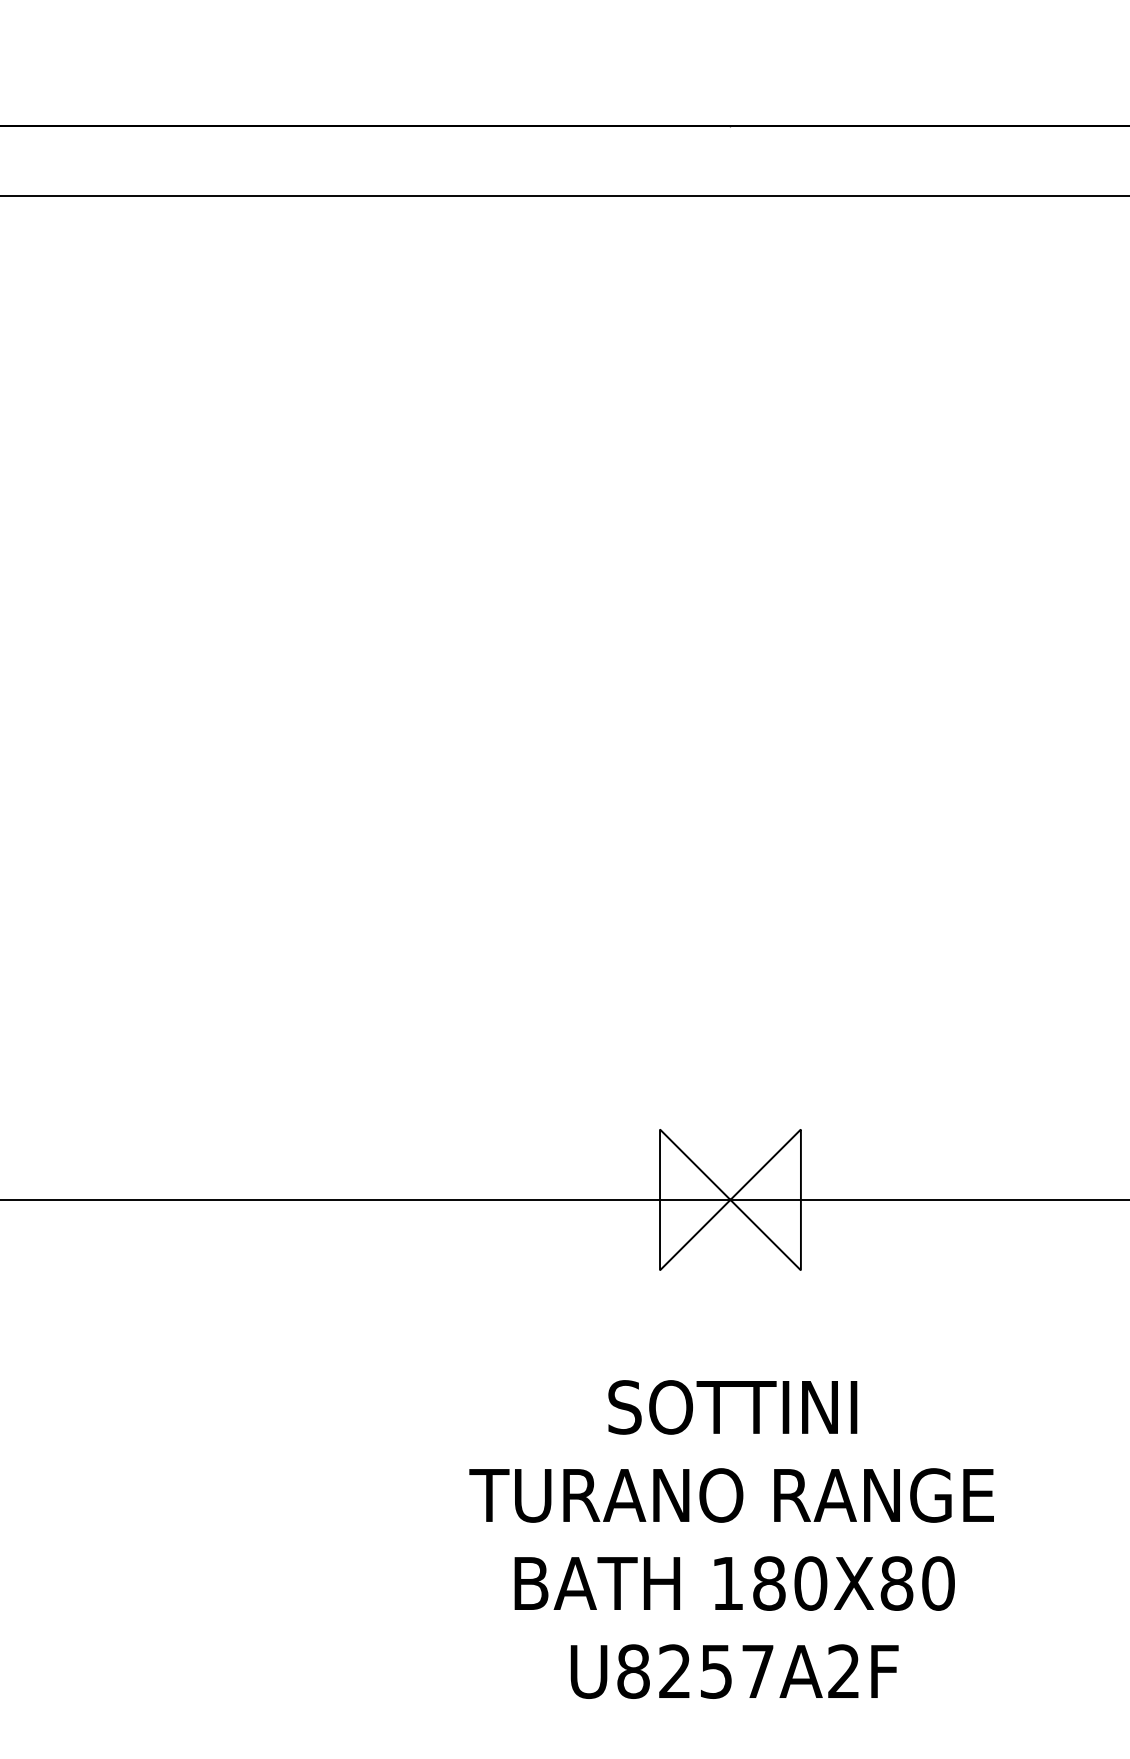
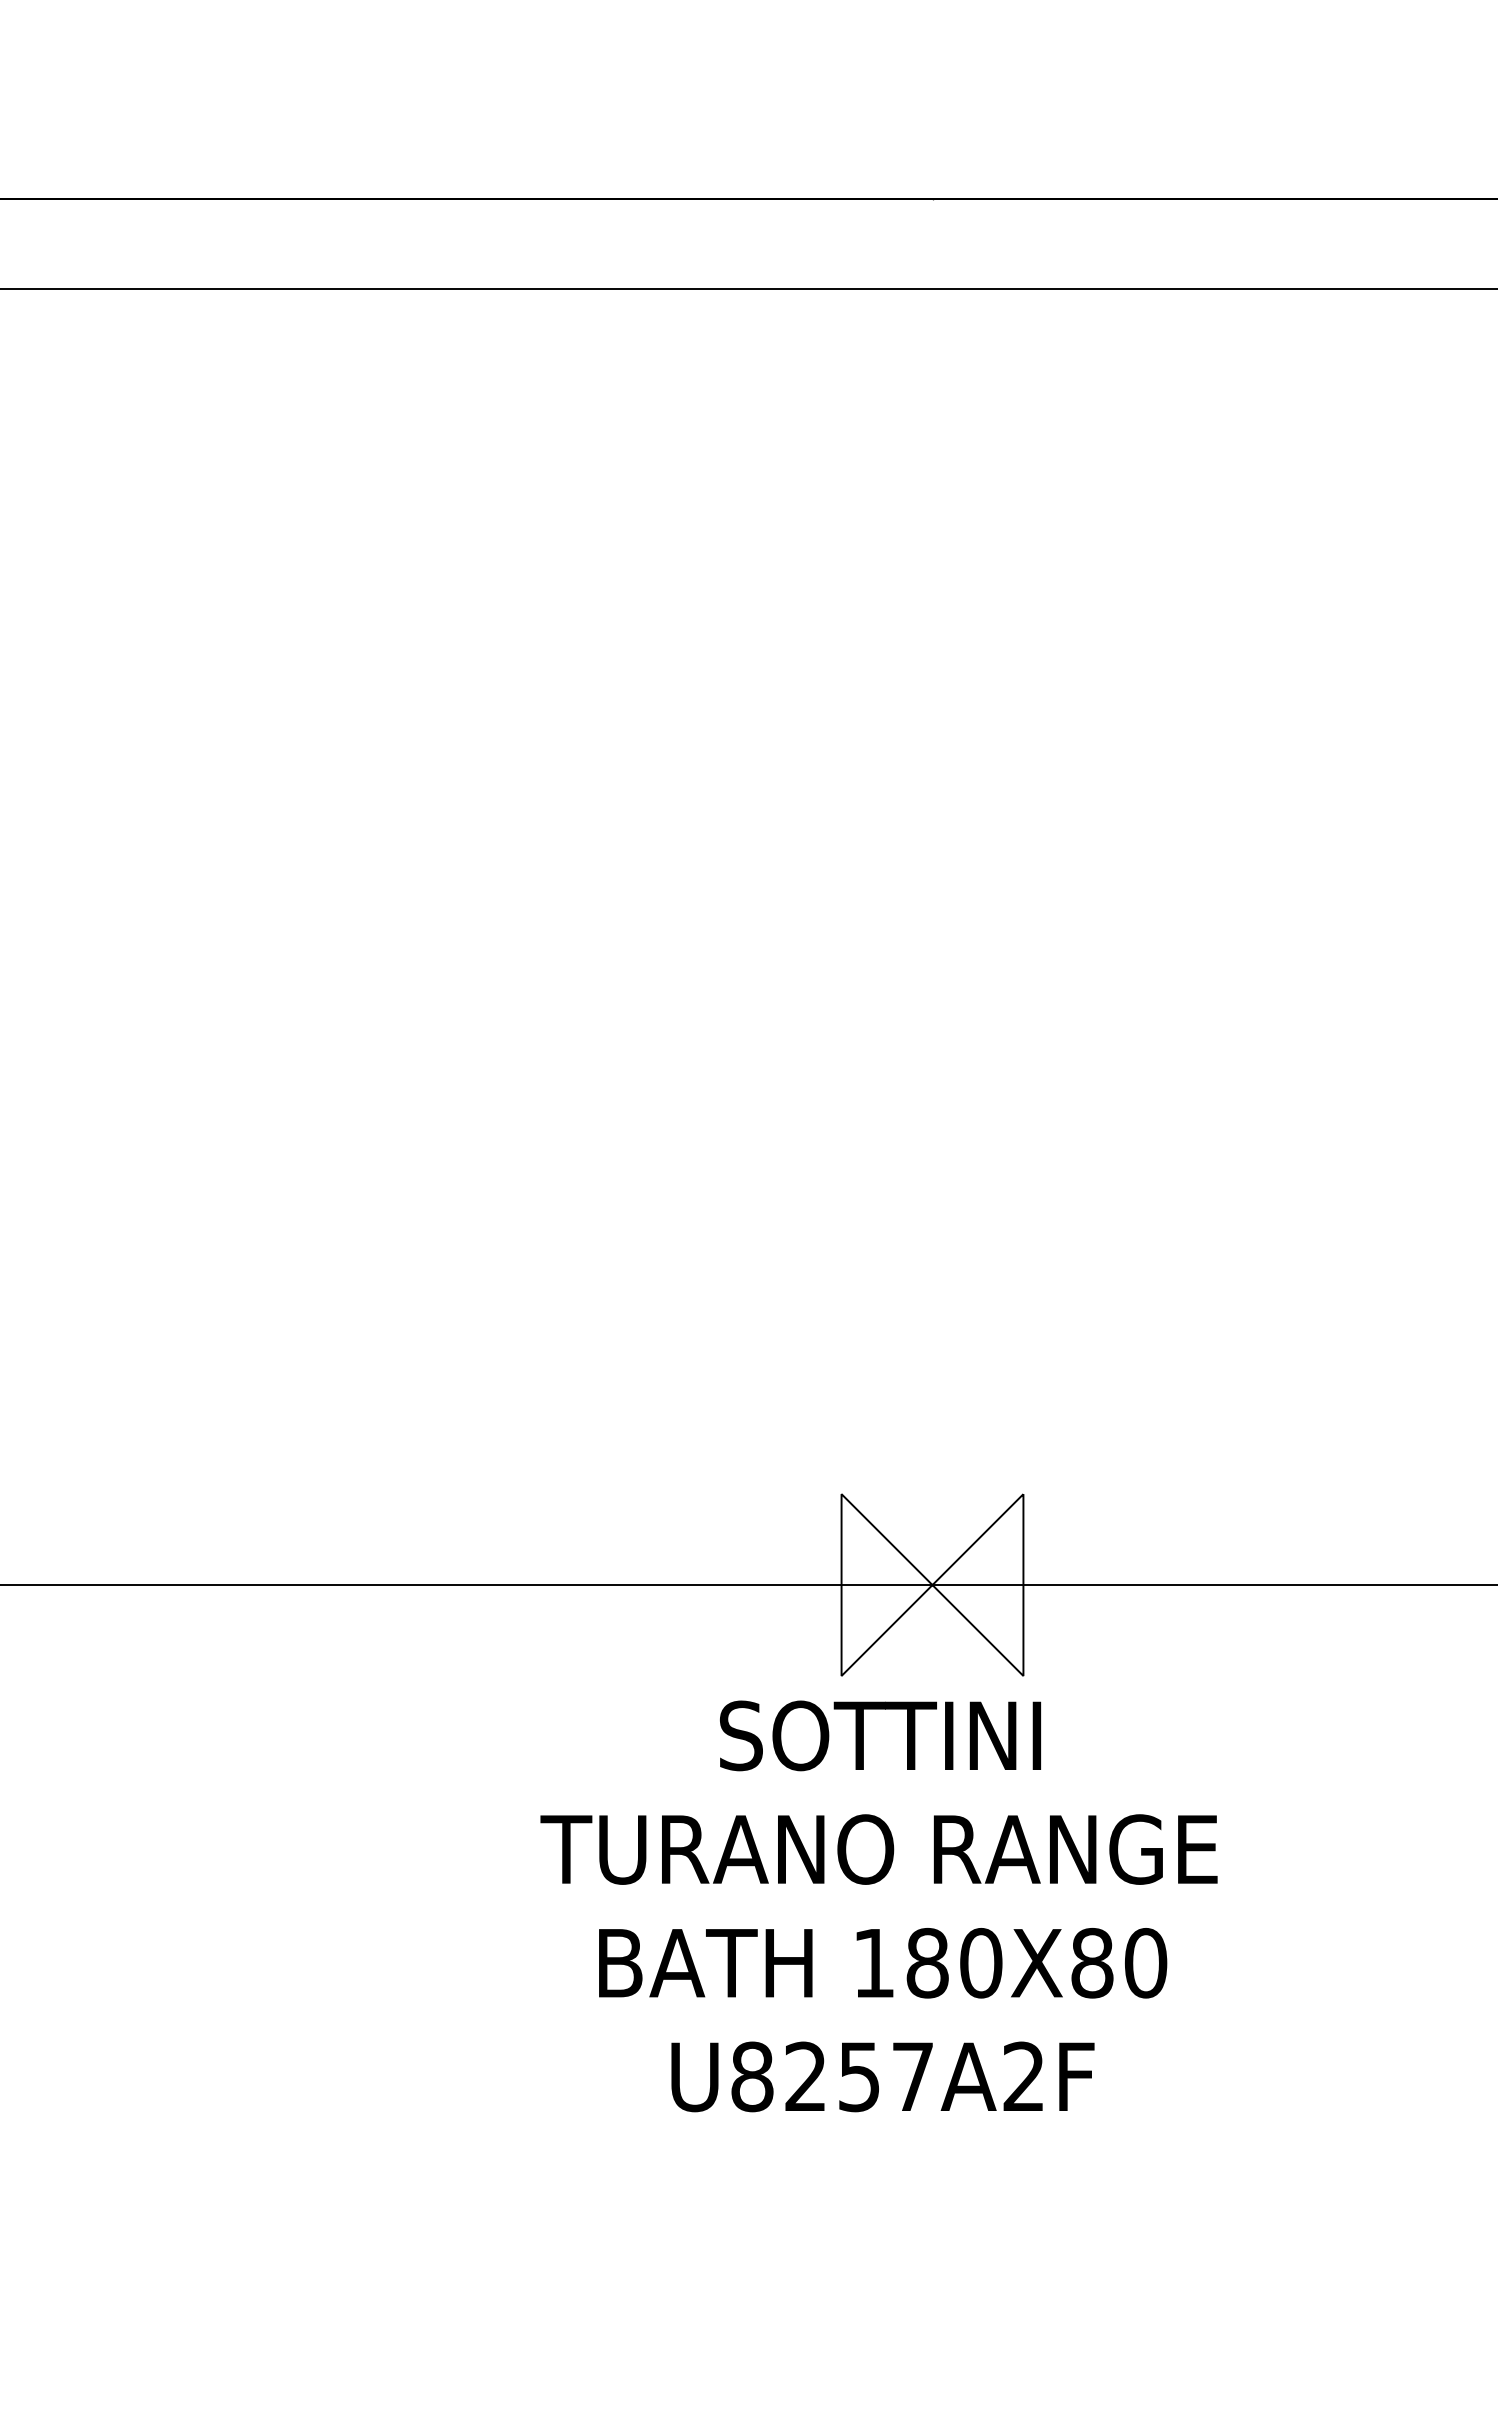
text: (731, 1539) -> (878, 1906), moved

